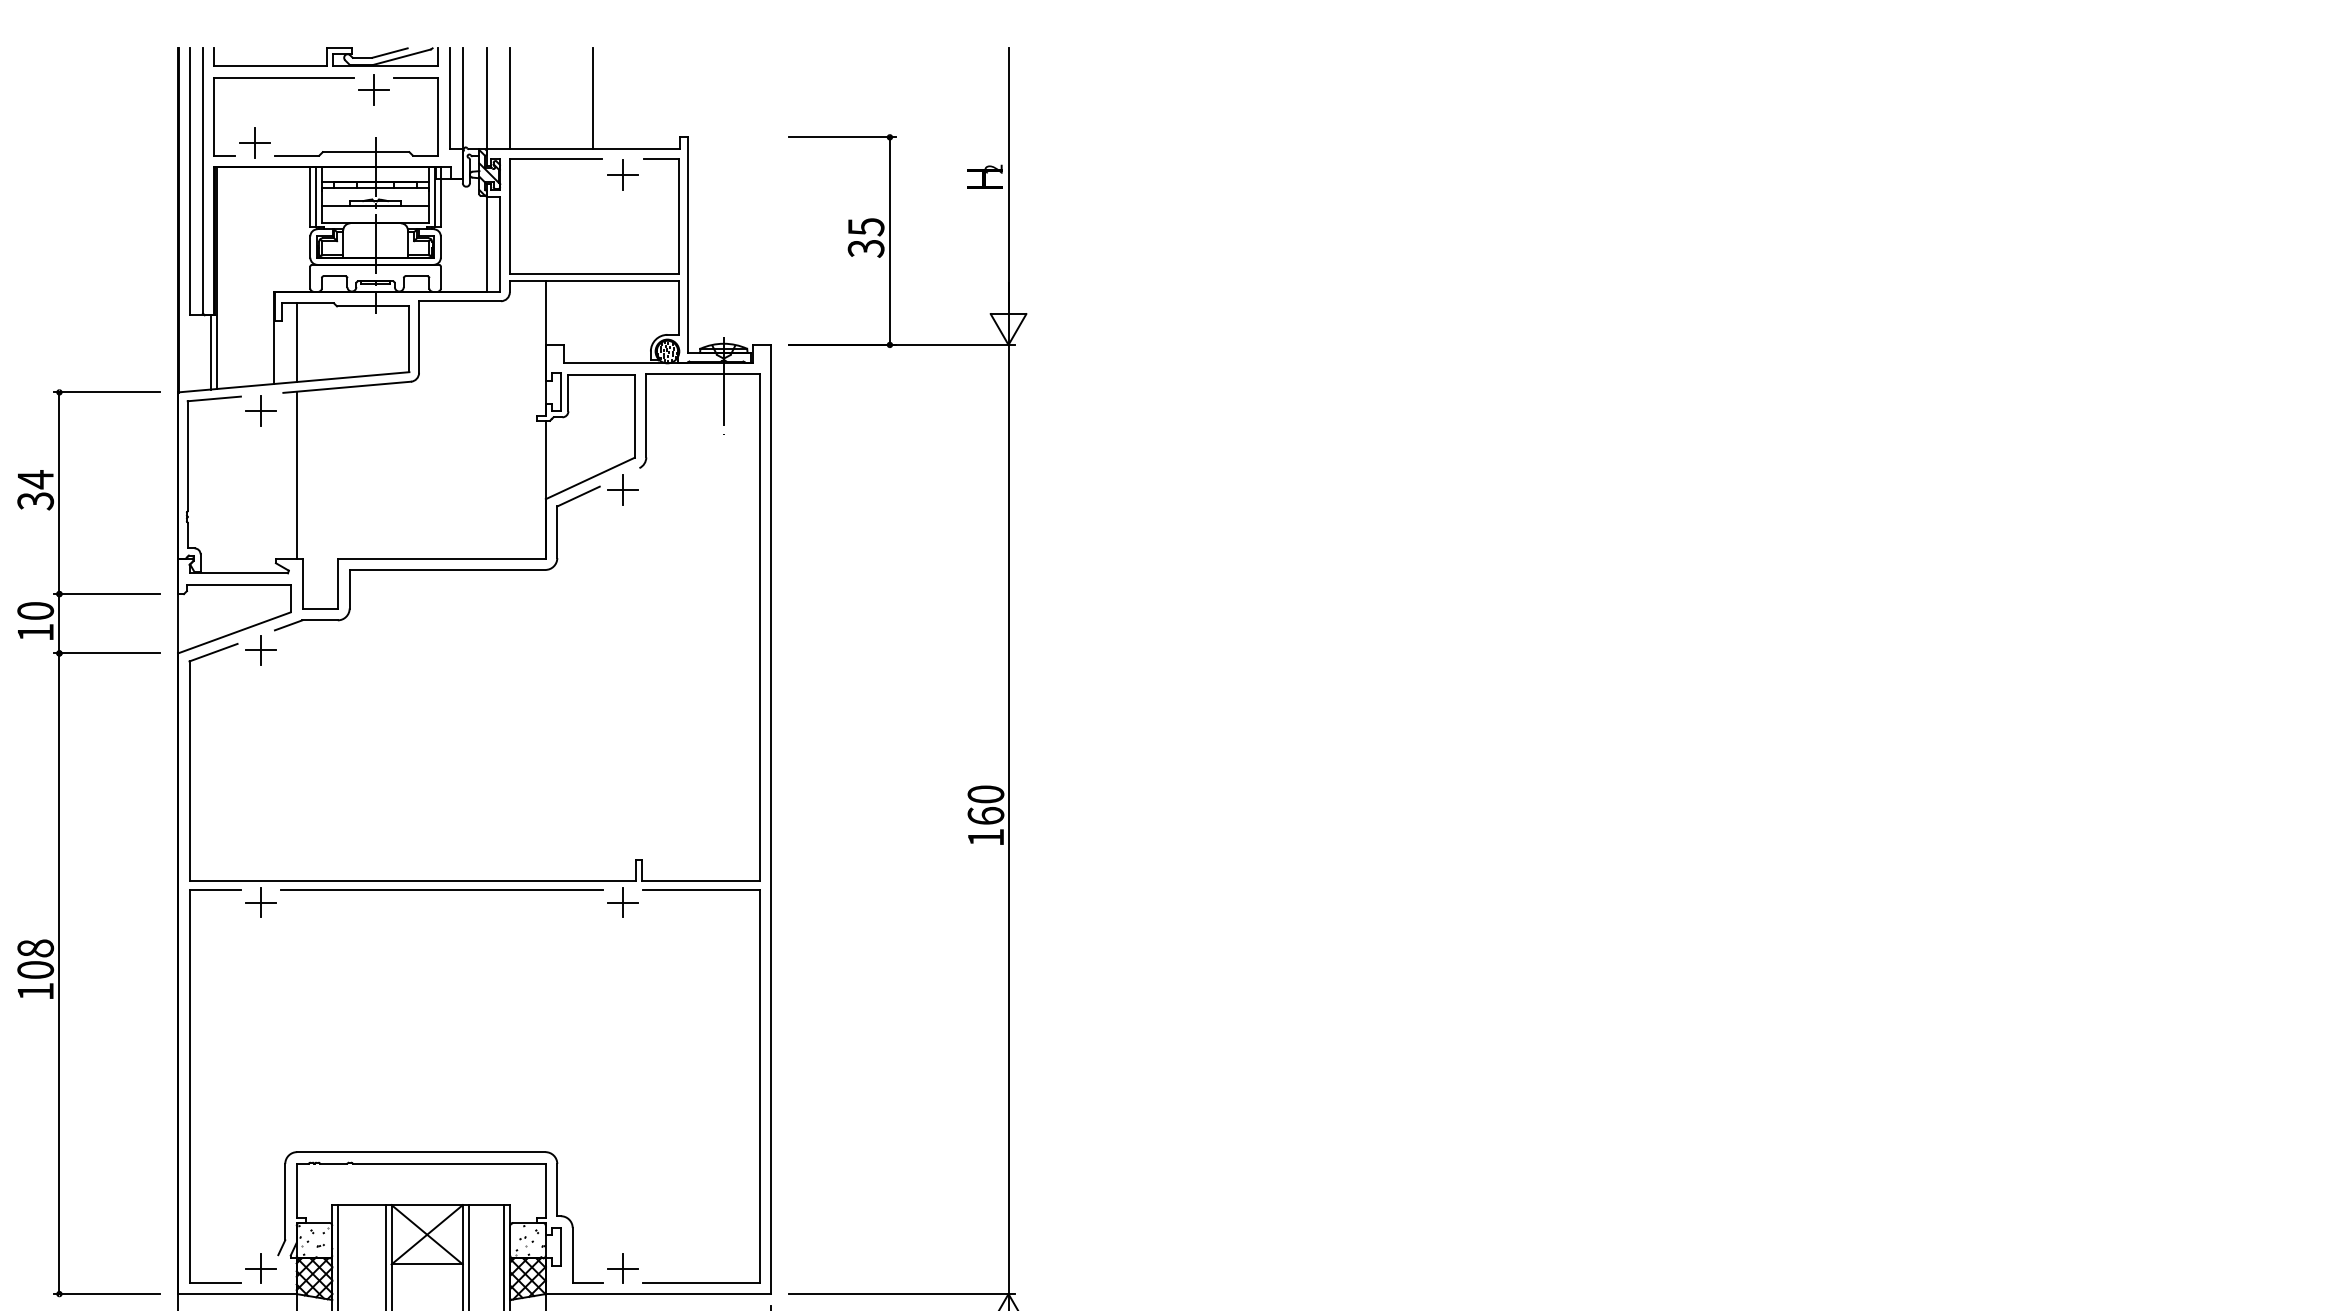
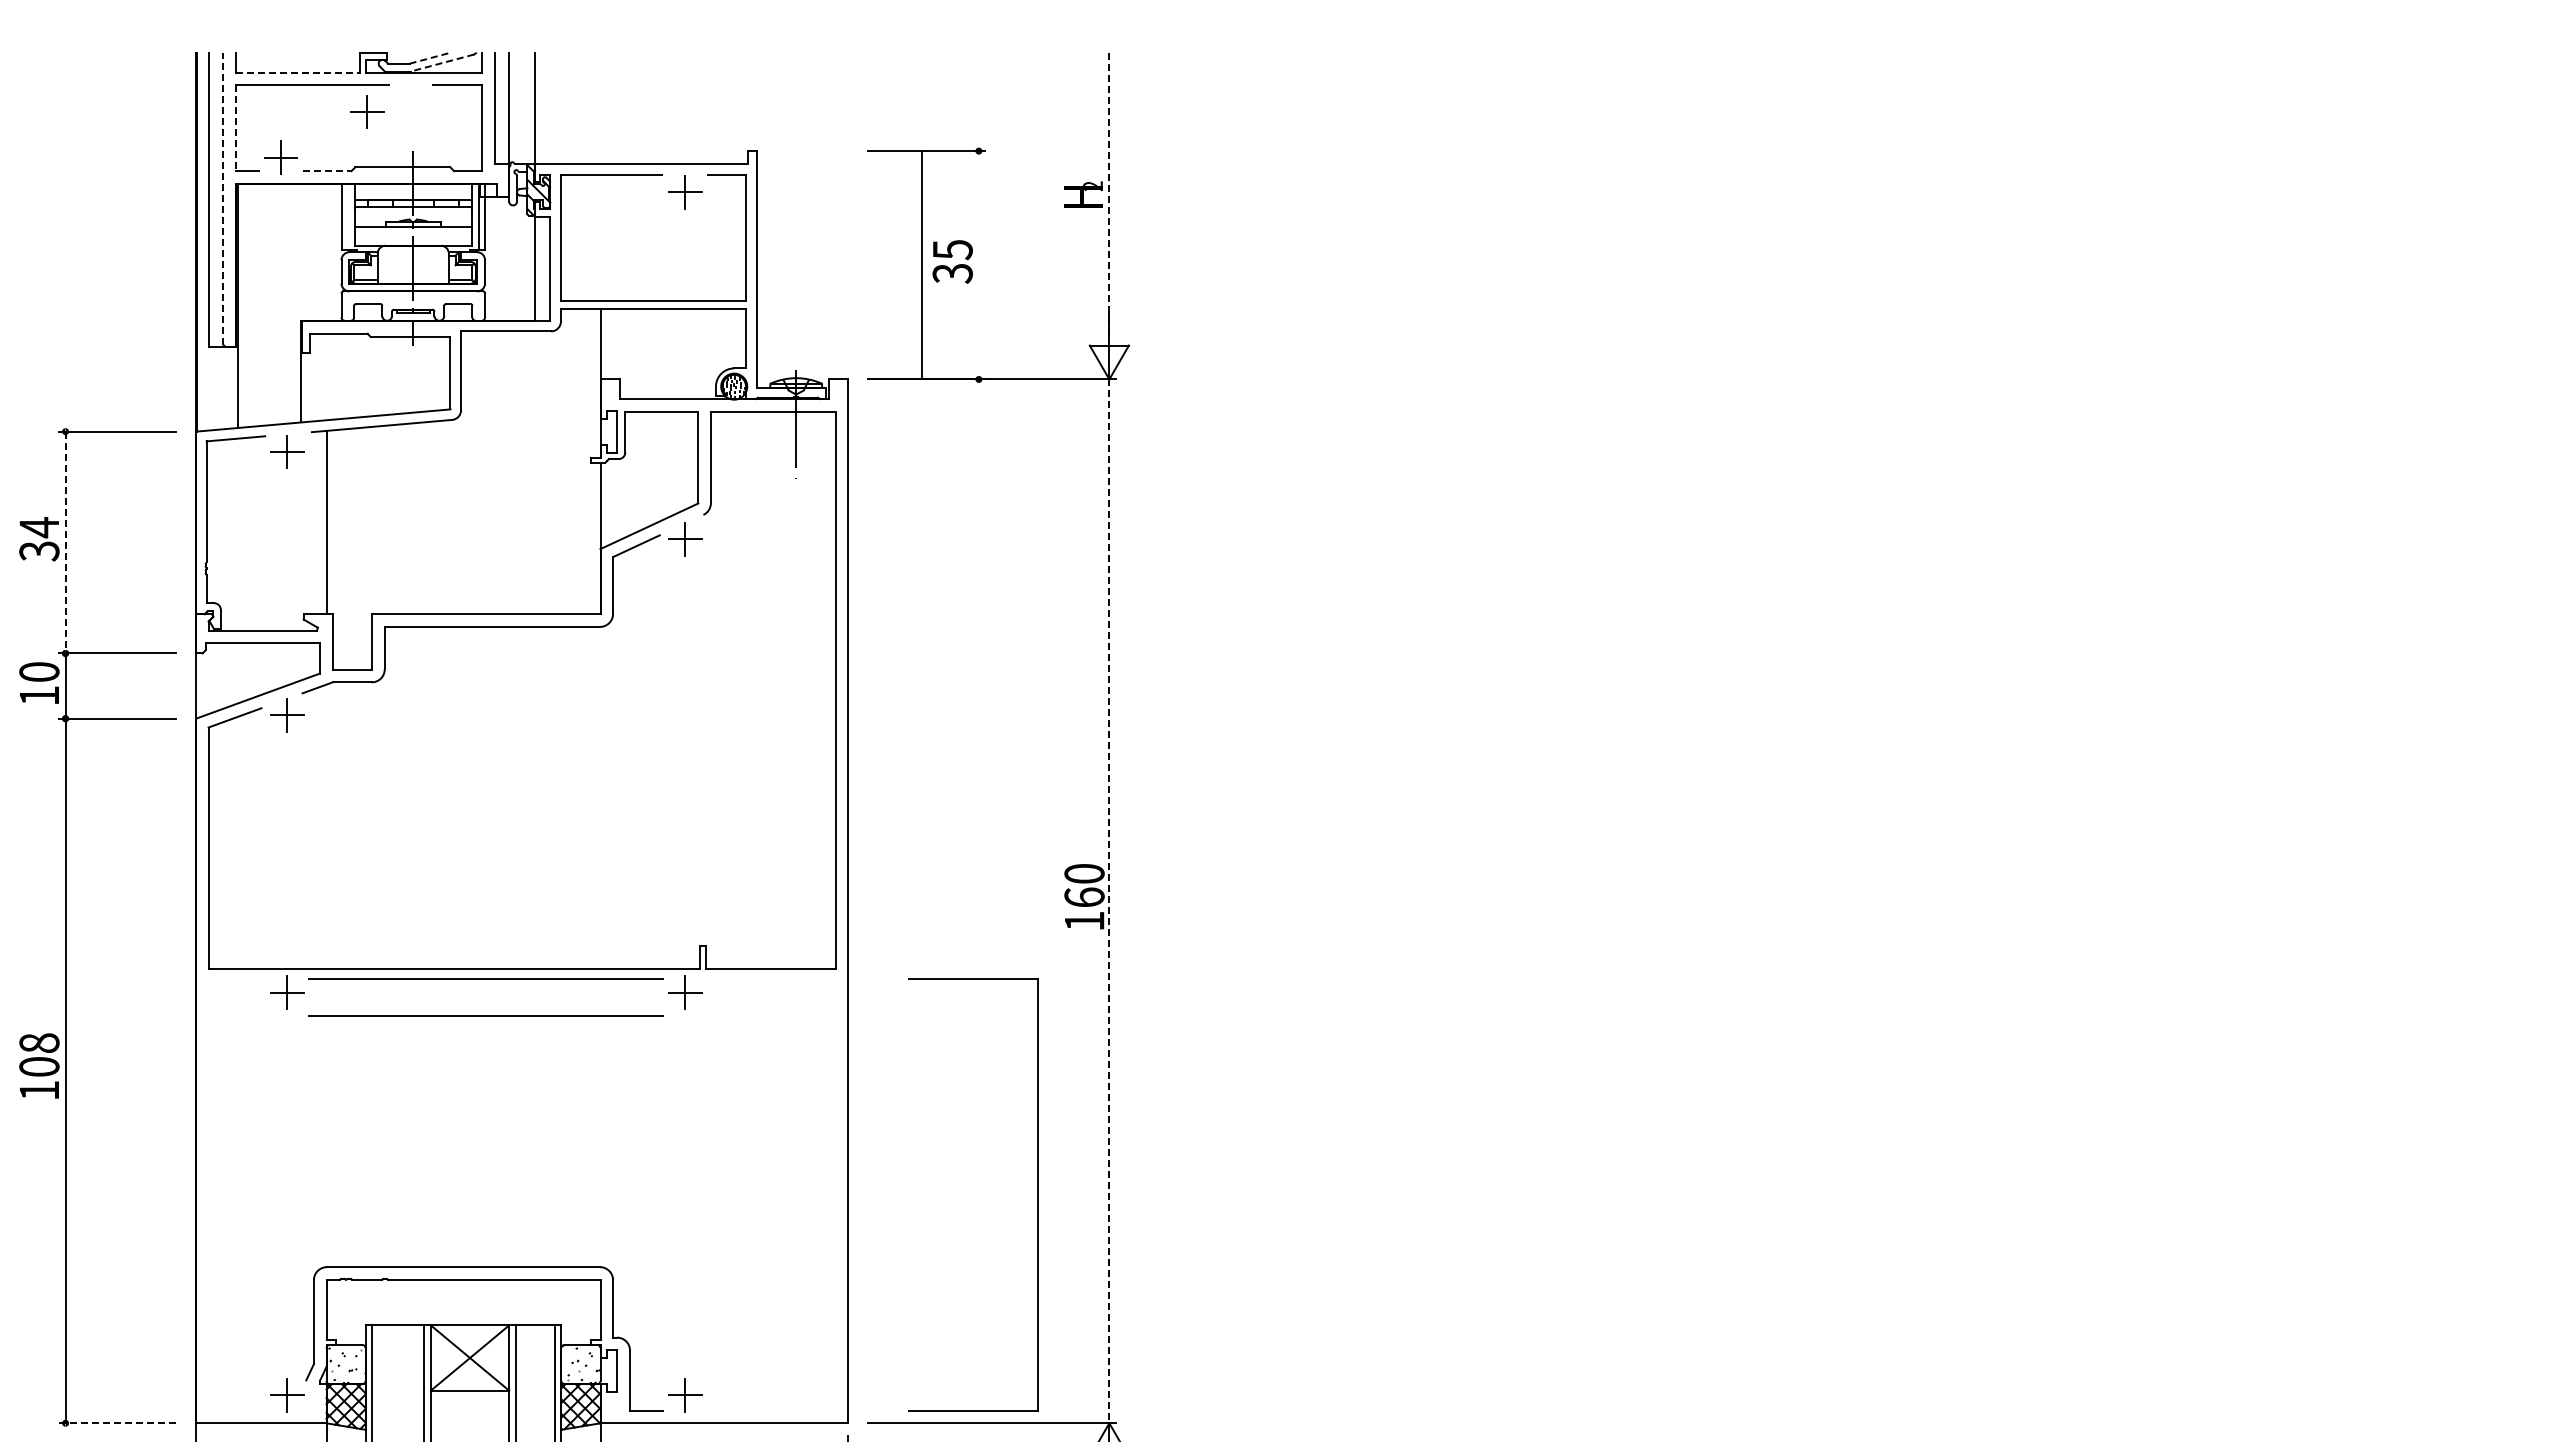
line: (390, 53) -> (429, 58), solid -> dashed
line: (402, 57) -> (442, 63), solid -> dashed
line: (270, 65) -> (297, 72), solid -> dashed
part: (373, 89) -> (367, 111), moved
line: (509, 98) -> (560, 108), removed
line: (593, 98) -> (652, 108), removed
line: (214, 116) -> (236, 128), solid -> dashed
line: (297, 155) -> (327, 171), solid -> dashed
line: (1008, 178) -> (1109, 196), solid -> dashed
line: (203, 181) -> (223, 199), solid -> dashed
line: (315, 196) -> (347, 216), removed
line: (889, 241) -> (921, 265), moved
line: (296, 342) -> (326, 376), removed
line: (210, 352) -> (231, 387), removed
line: (59, 493) -> (65, 542), solid -> dashed
line: (1008, 819) -> (1109, 901), solid -> dashed
line: (441, 923) -> (485, 1015), added
part: (190, 1086) -> (209, 1194), removed
part: (759, 1086) -> (1037, 1194), moved
line: (106, 1294) -> (117, 1423), solid -> dashed

